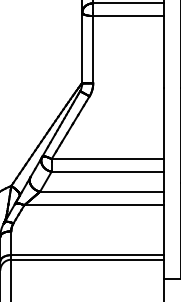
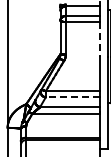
line: (164, 52) -> (100, 39), solid -> dashed
line: (106, 171) -> (72, 97), solid -> dashed

